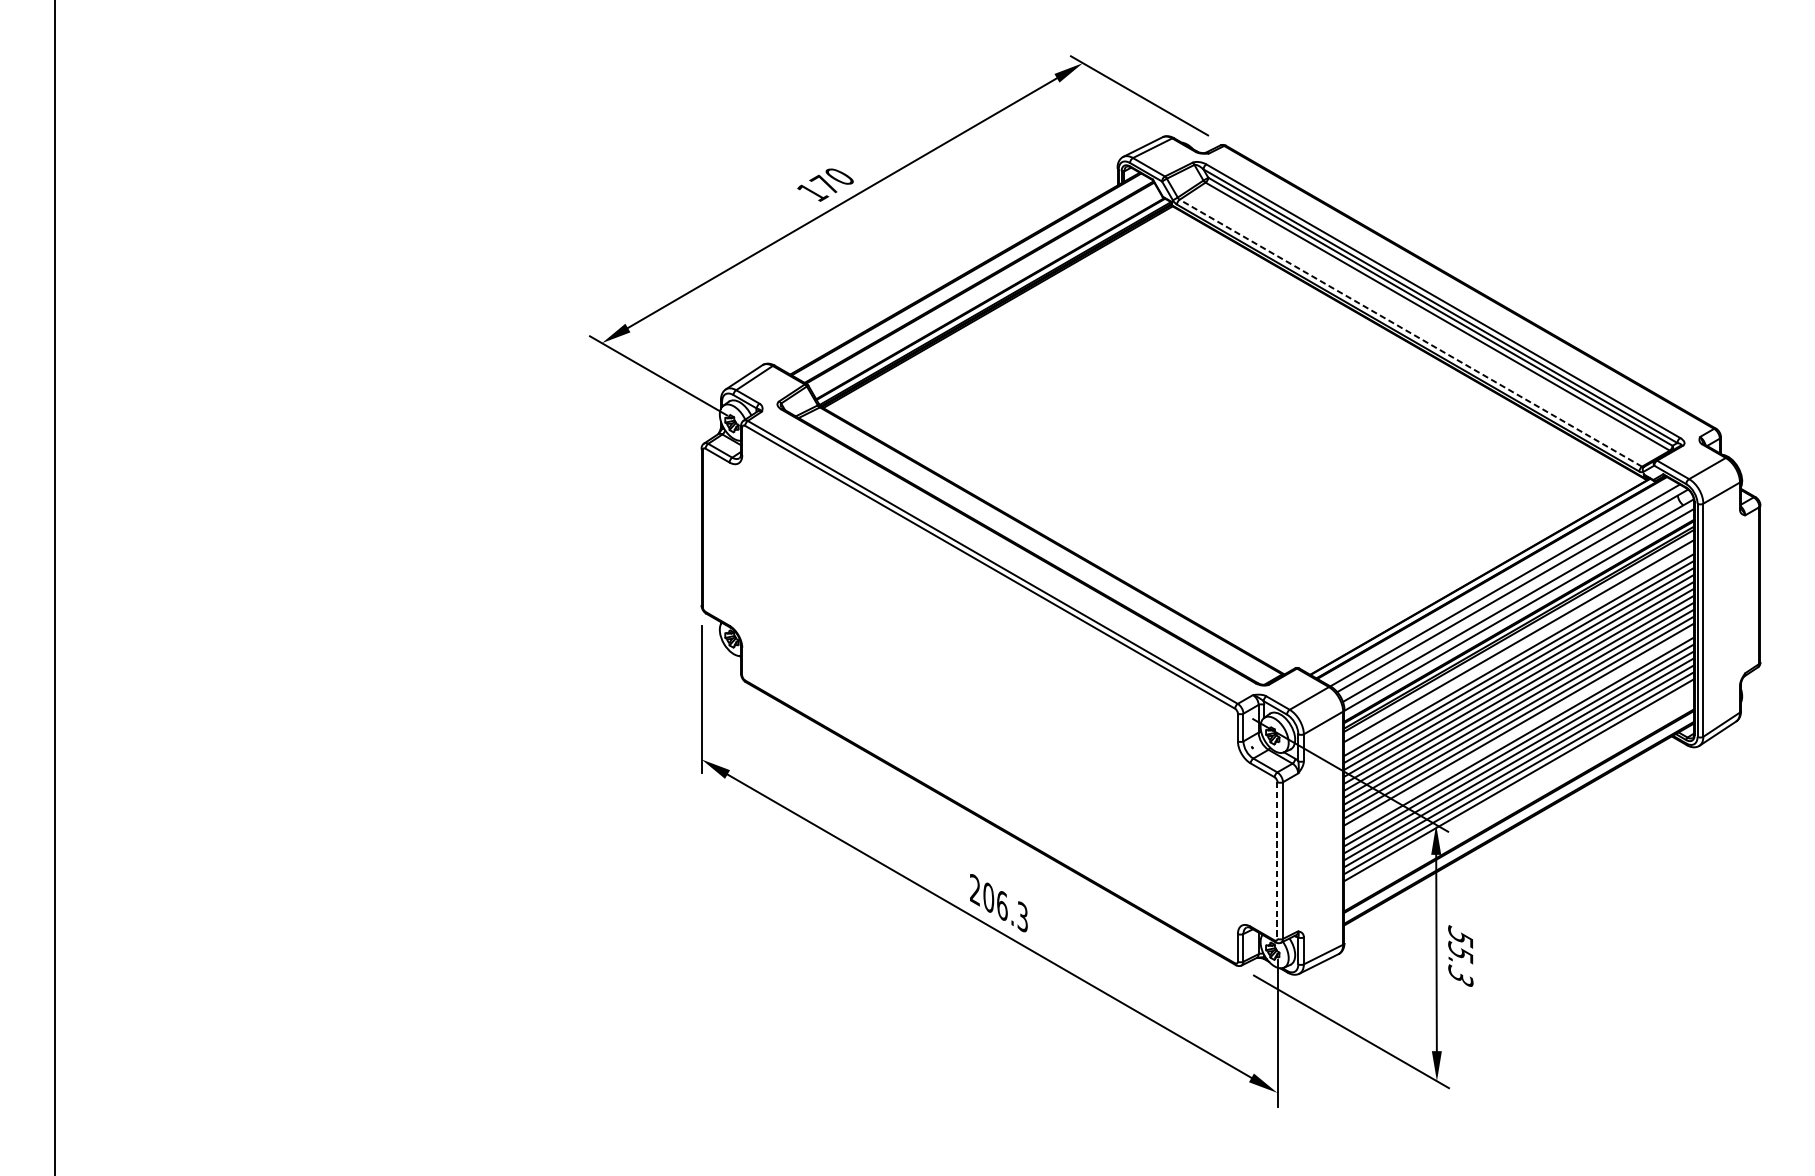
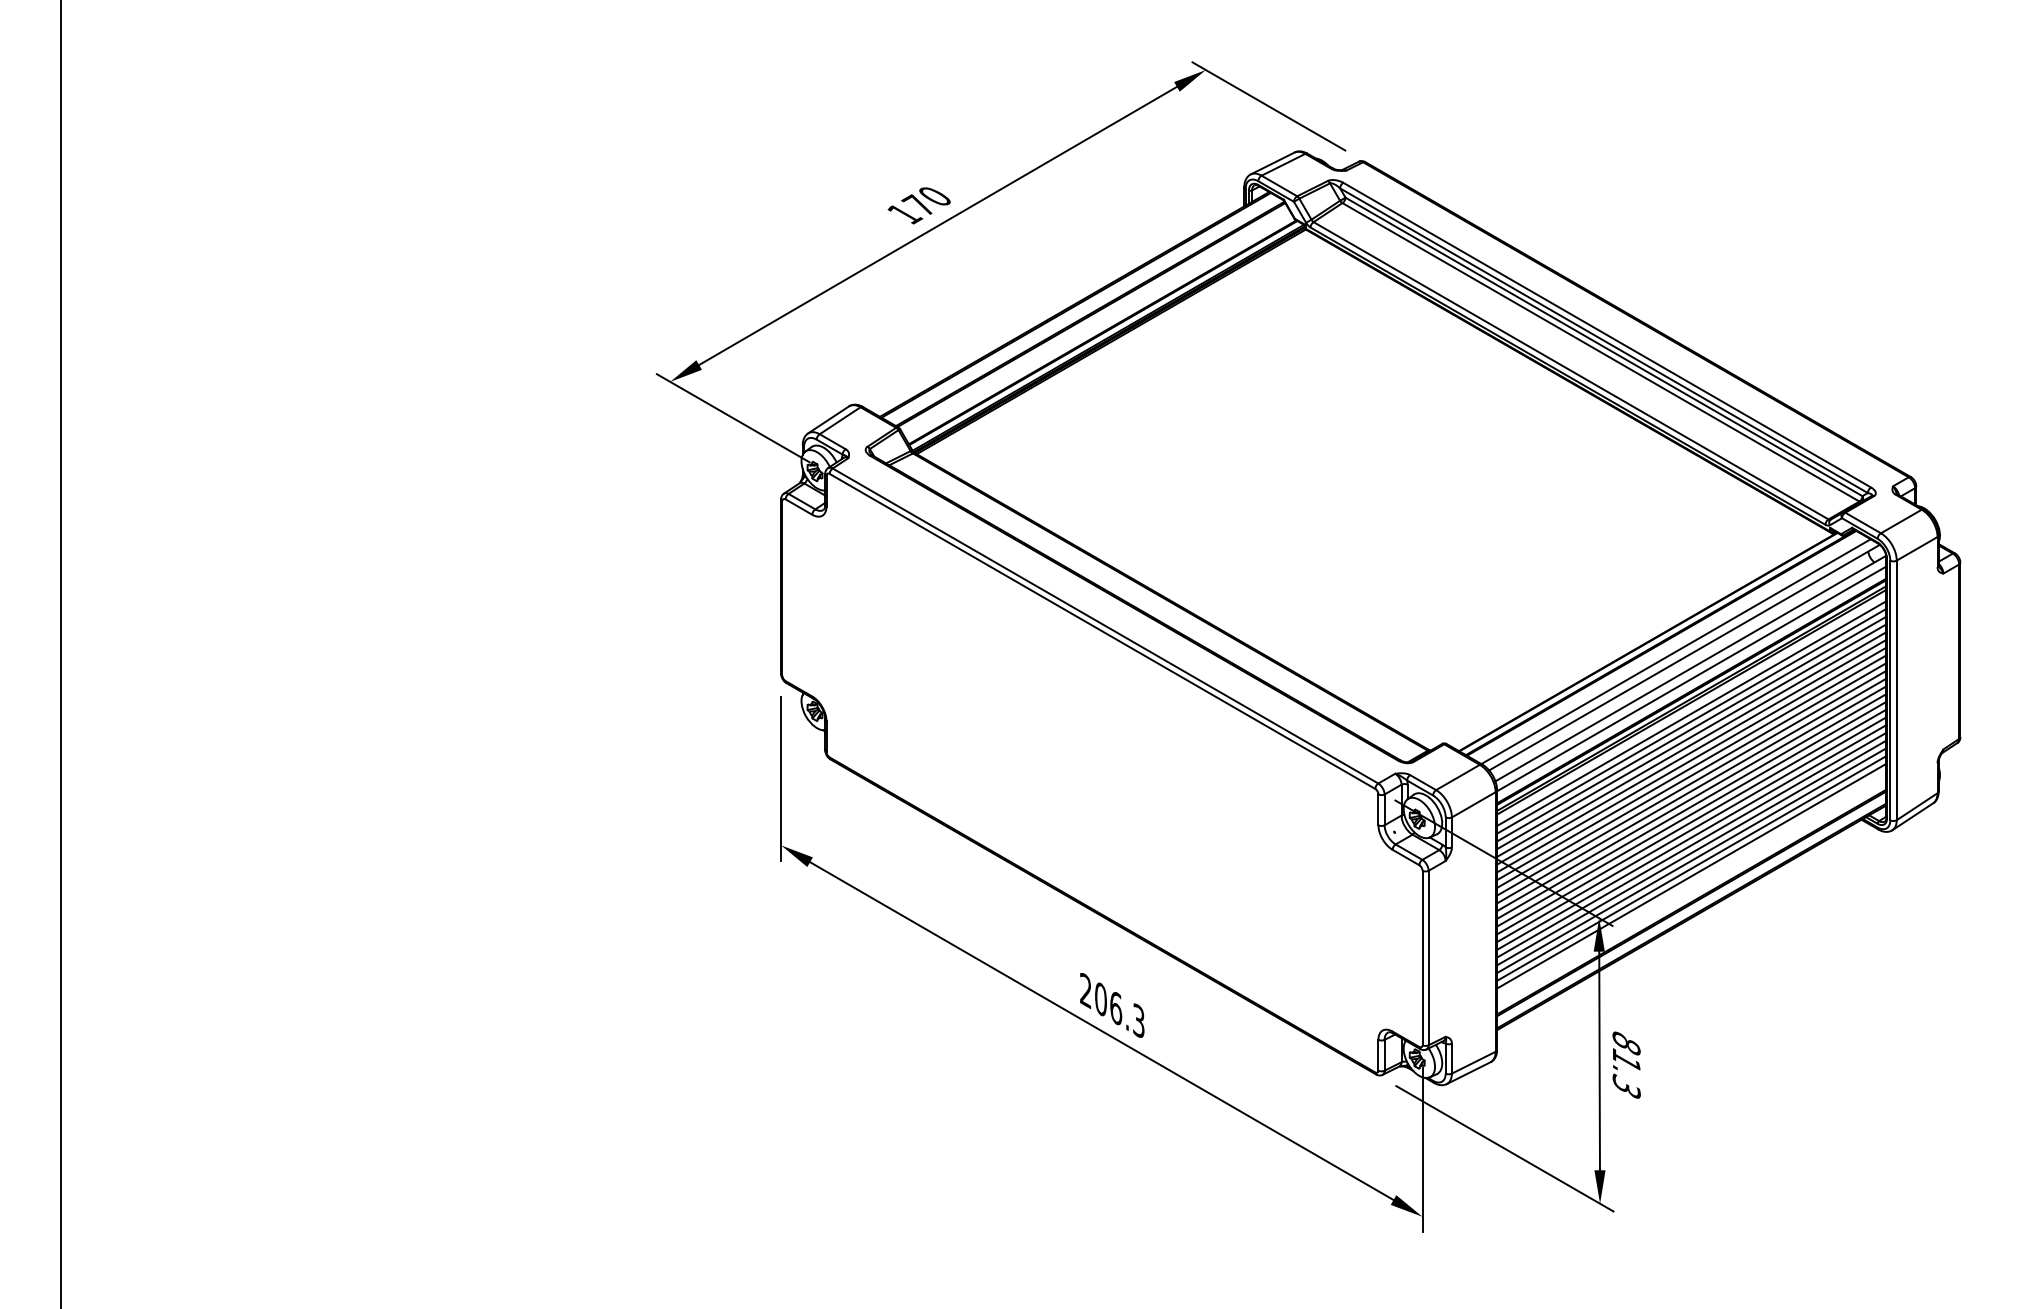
line: (1410, 332) -> (1570, 370), dashed -> solid
line: (1519, 647) -> (1691, 720), added
line: (1519, 730) -> (1691, 813), added
line: (1519, 786) -> (1691, 875), added
line: (1277, 860) -> (1422, 958), dashed -> solid
text: (1460, 944) -> (1626, 1051), 55.3 -> 81.3

